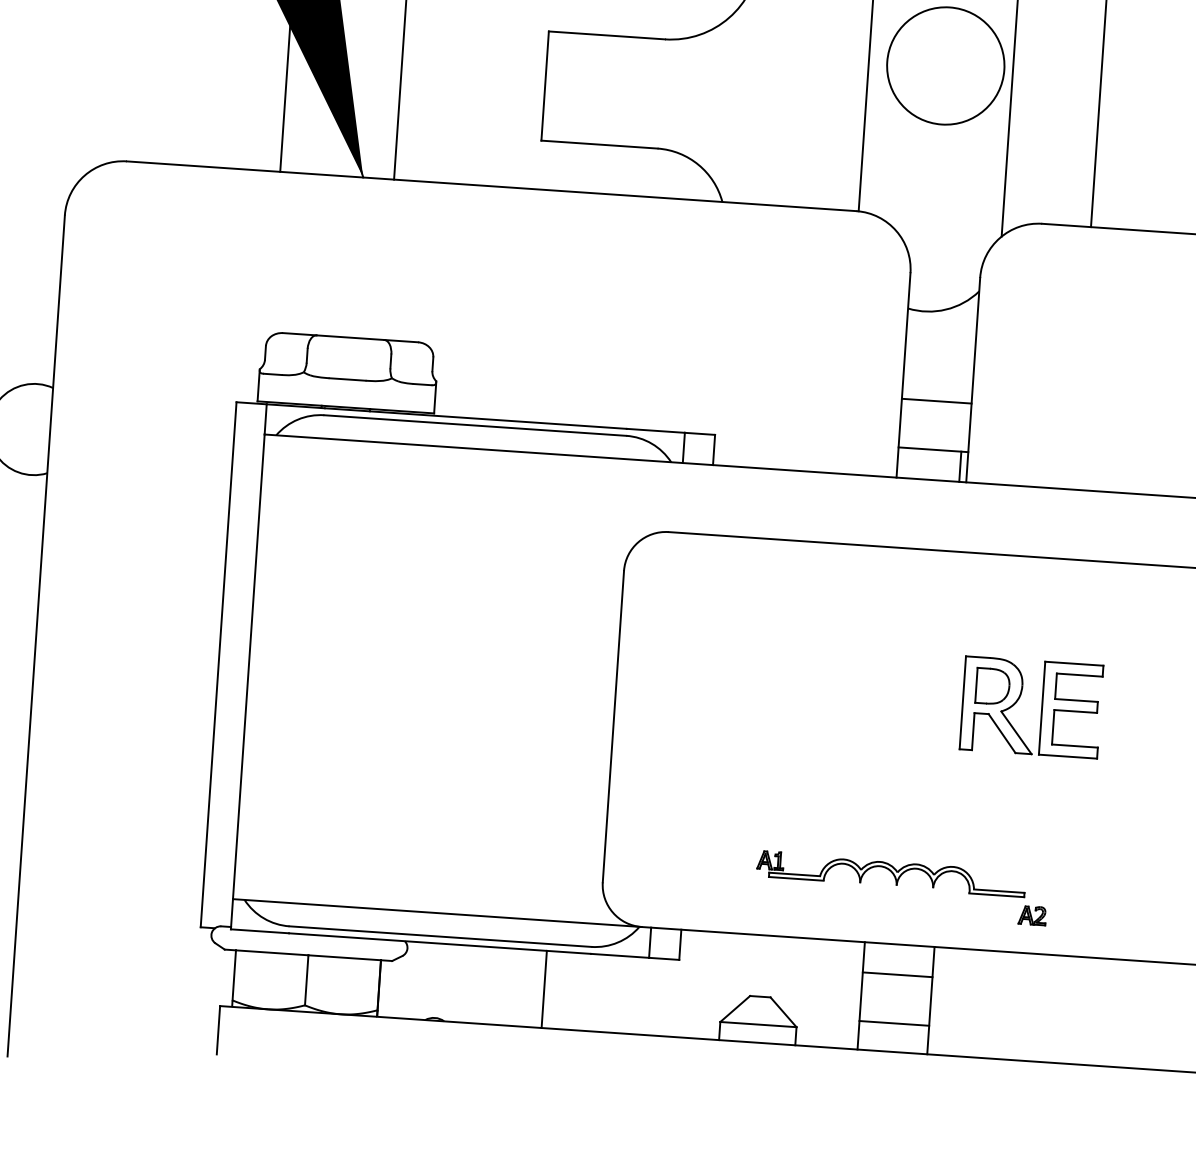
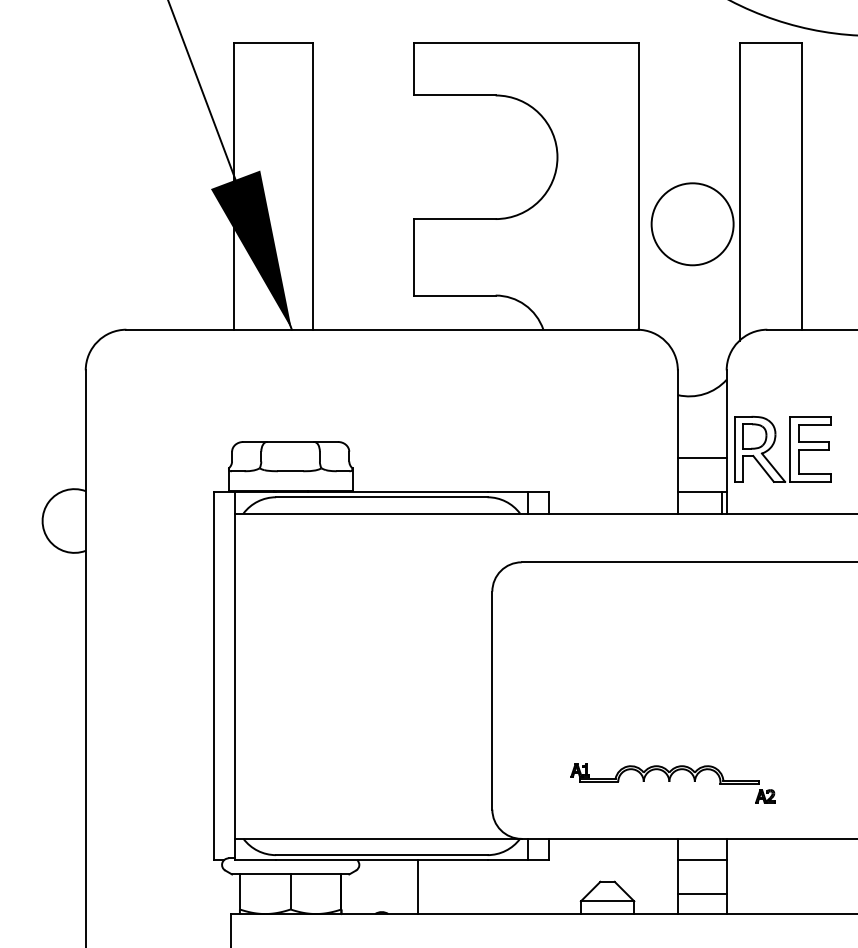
part: (1041, 706) -> (789, 448), moved
part: (901, 888) -> (672, 783), moved
line: (544, 990) -> (417, 887), moved

